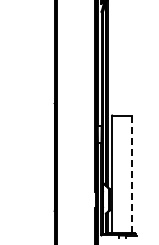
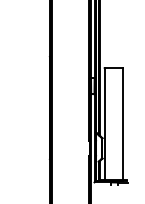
line: (131, 174) -> (123, 124), dashed -> solid

